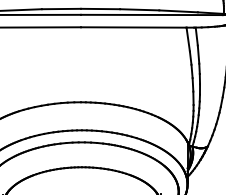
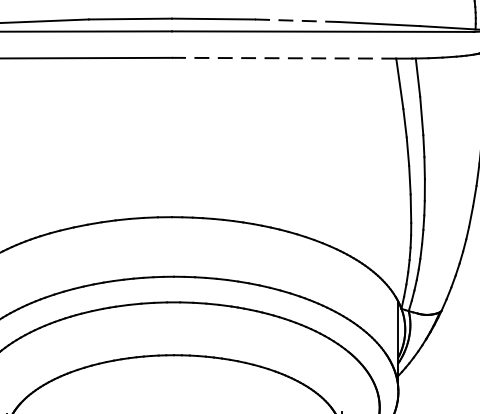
line: (139, 9) -> (296, 20), solid -> dashed
line: (133, 27) -> (283, 58), solid -> dashed

